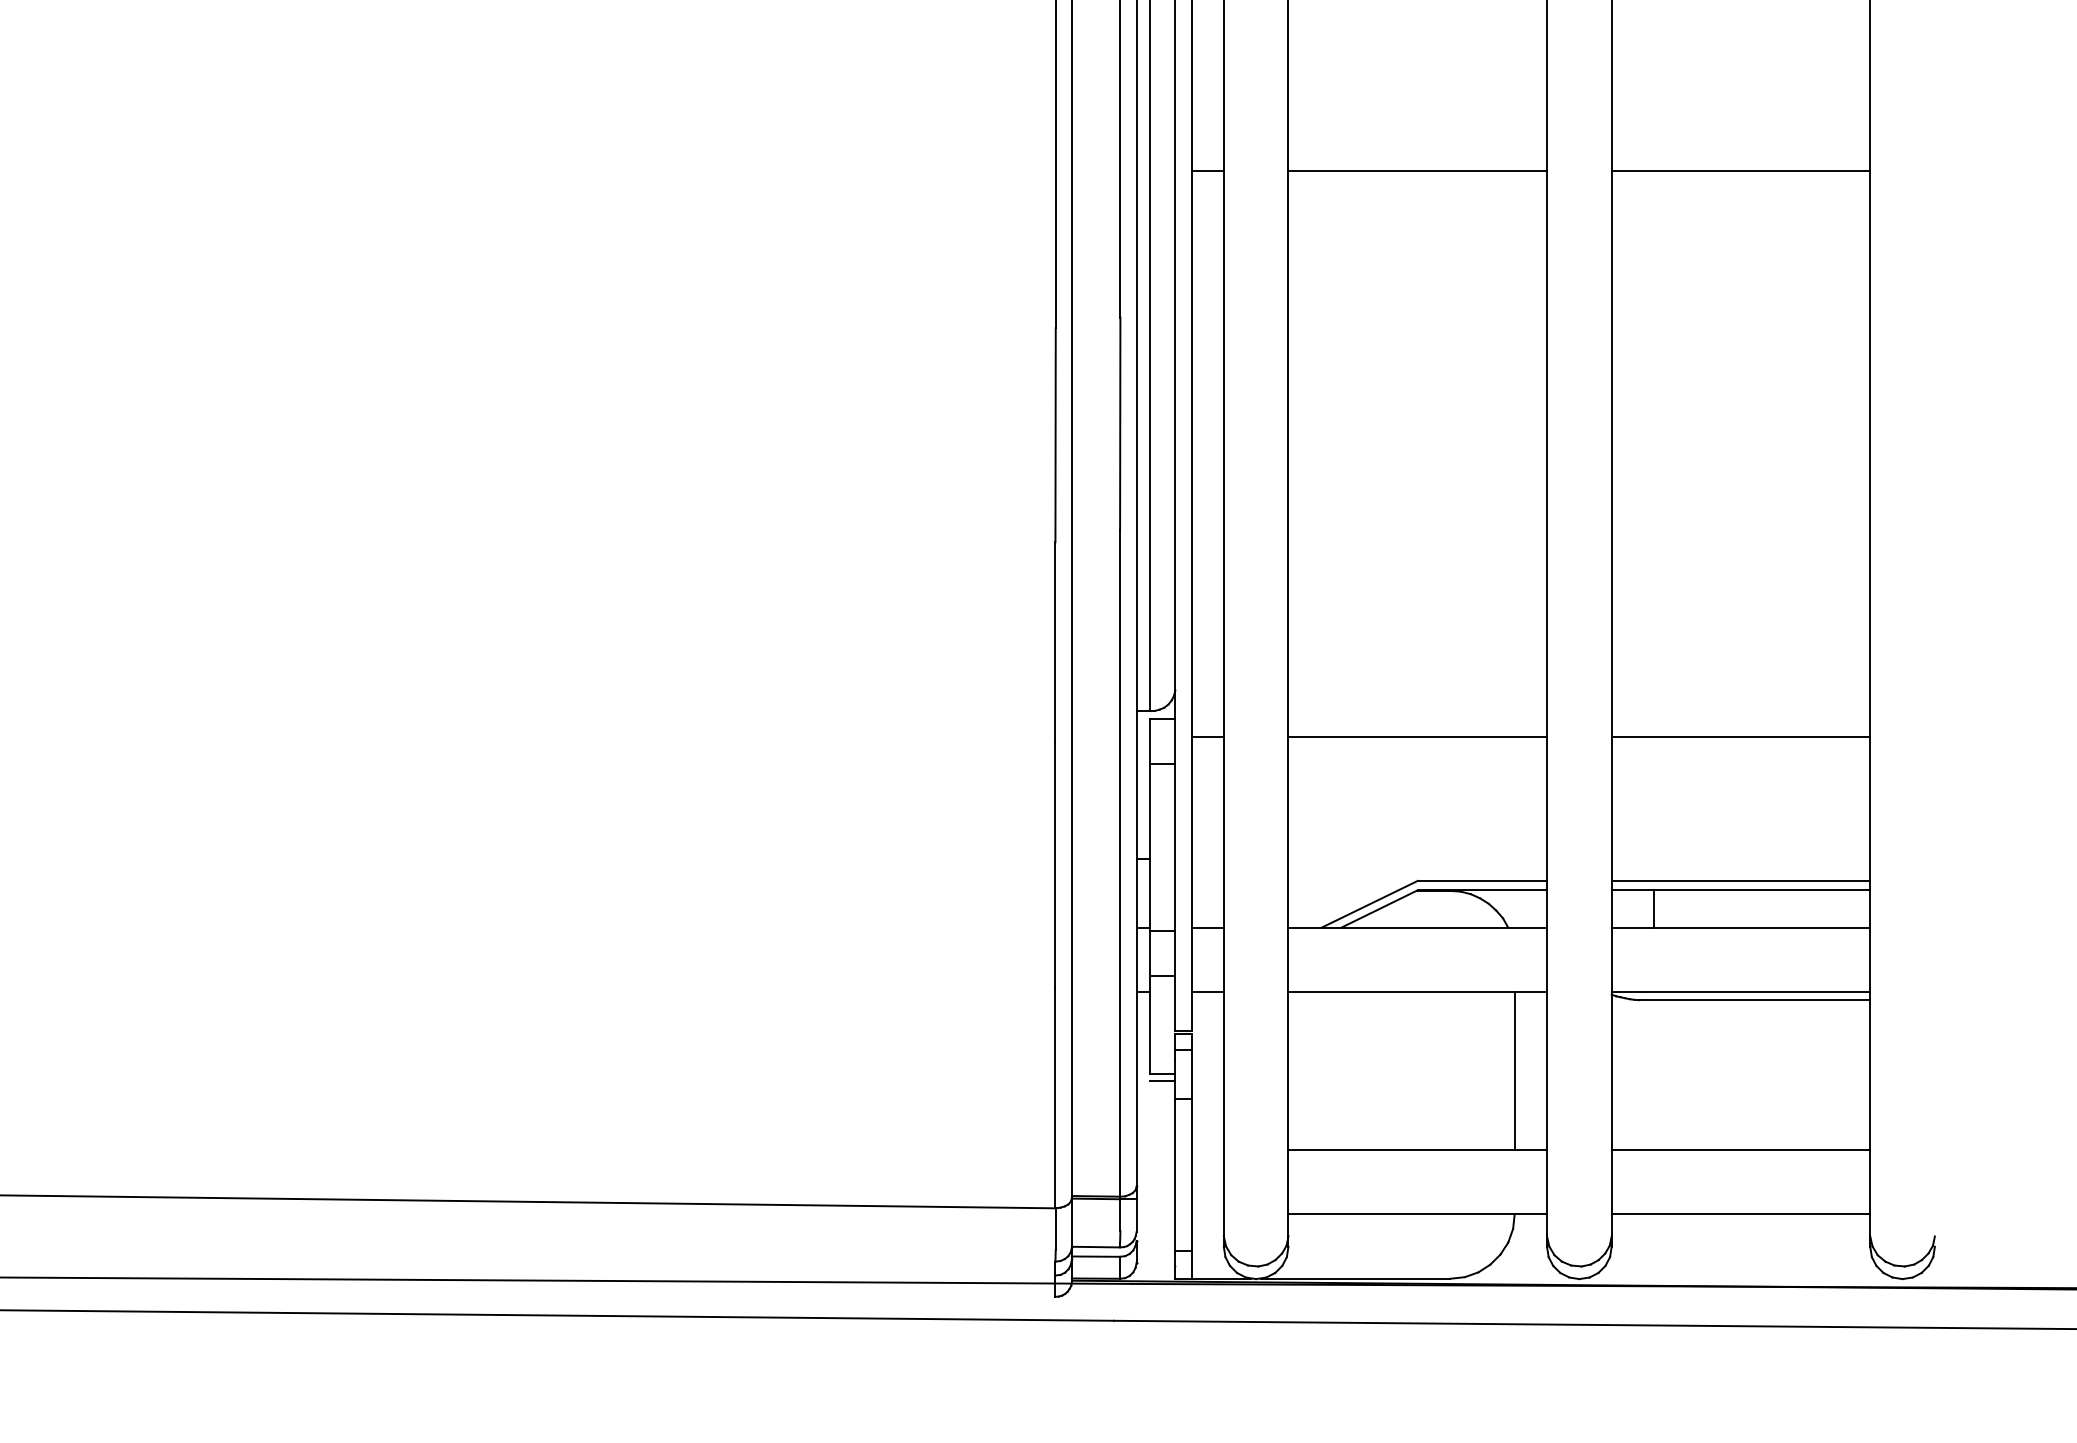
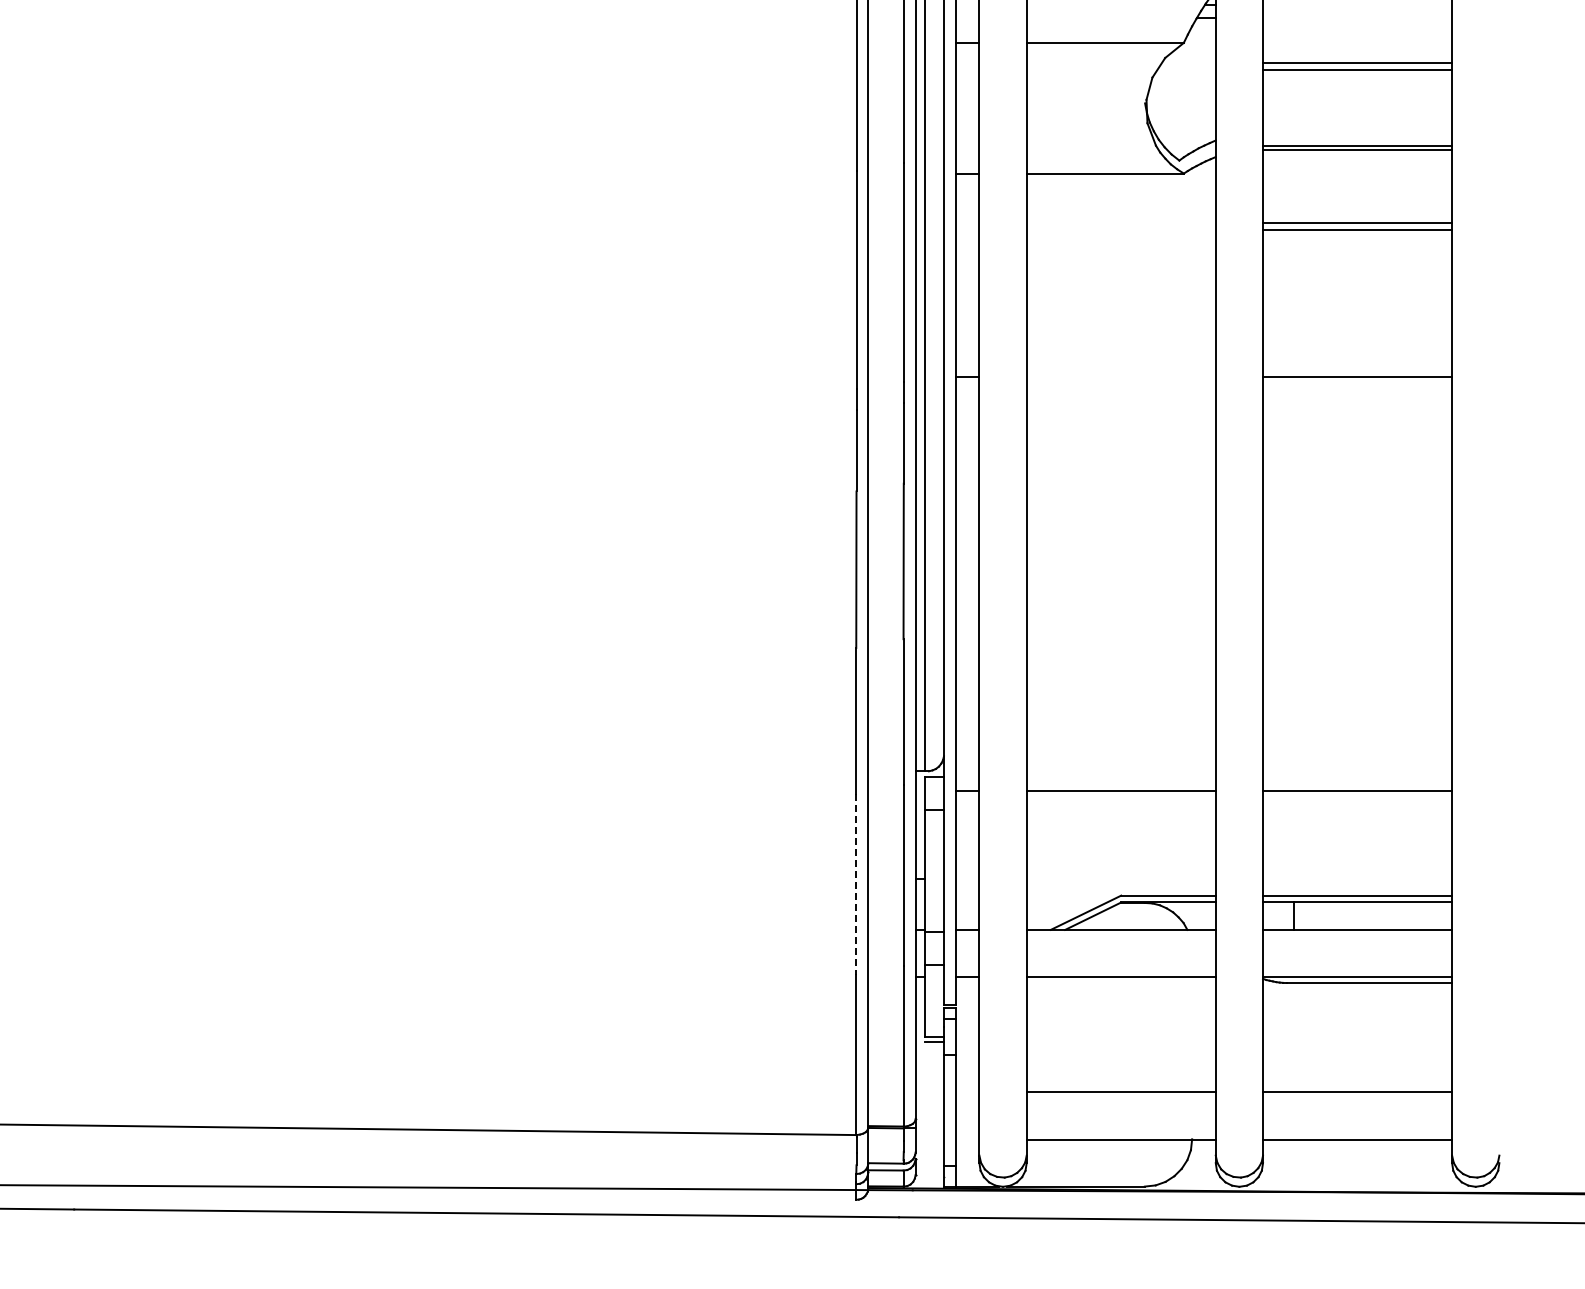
line: (1416, 170) -> (1120, 376), removed
line: (1055, 865) -> (856, 884), solid -> dashed
line: (1515, 1070) -> (1192, 1034), removed

